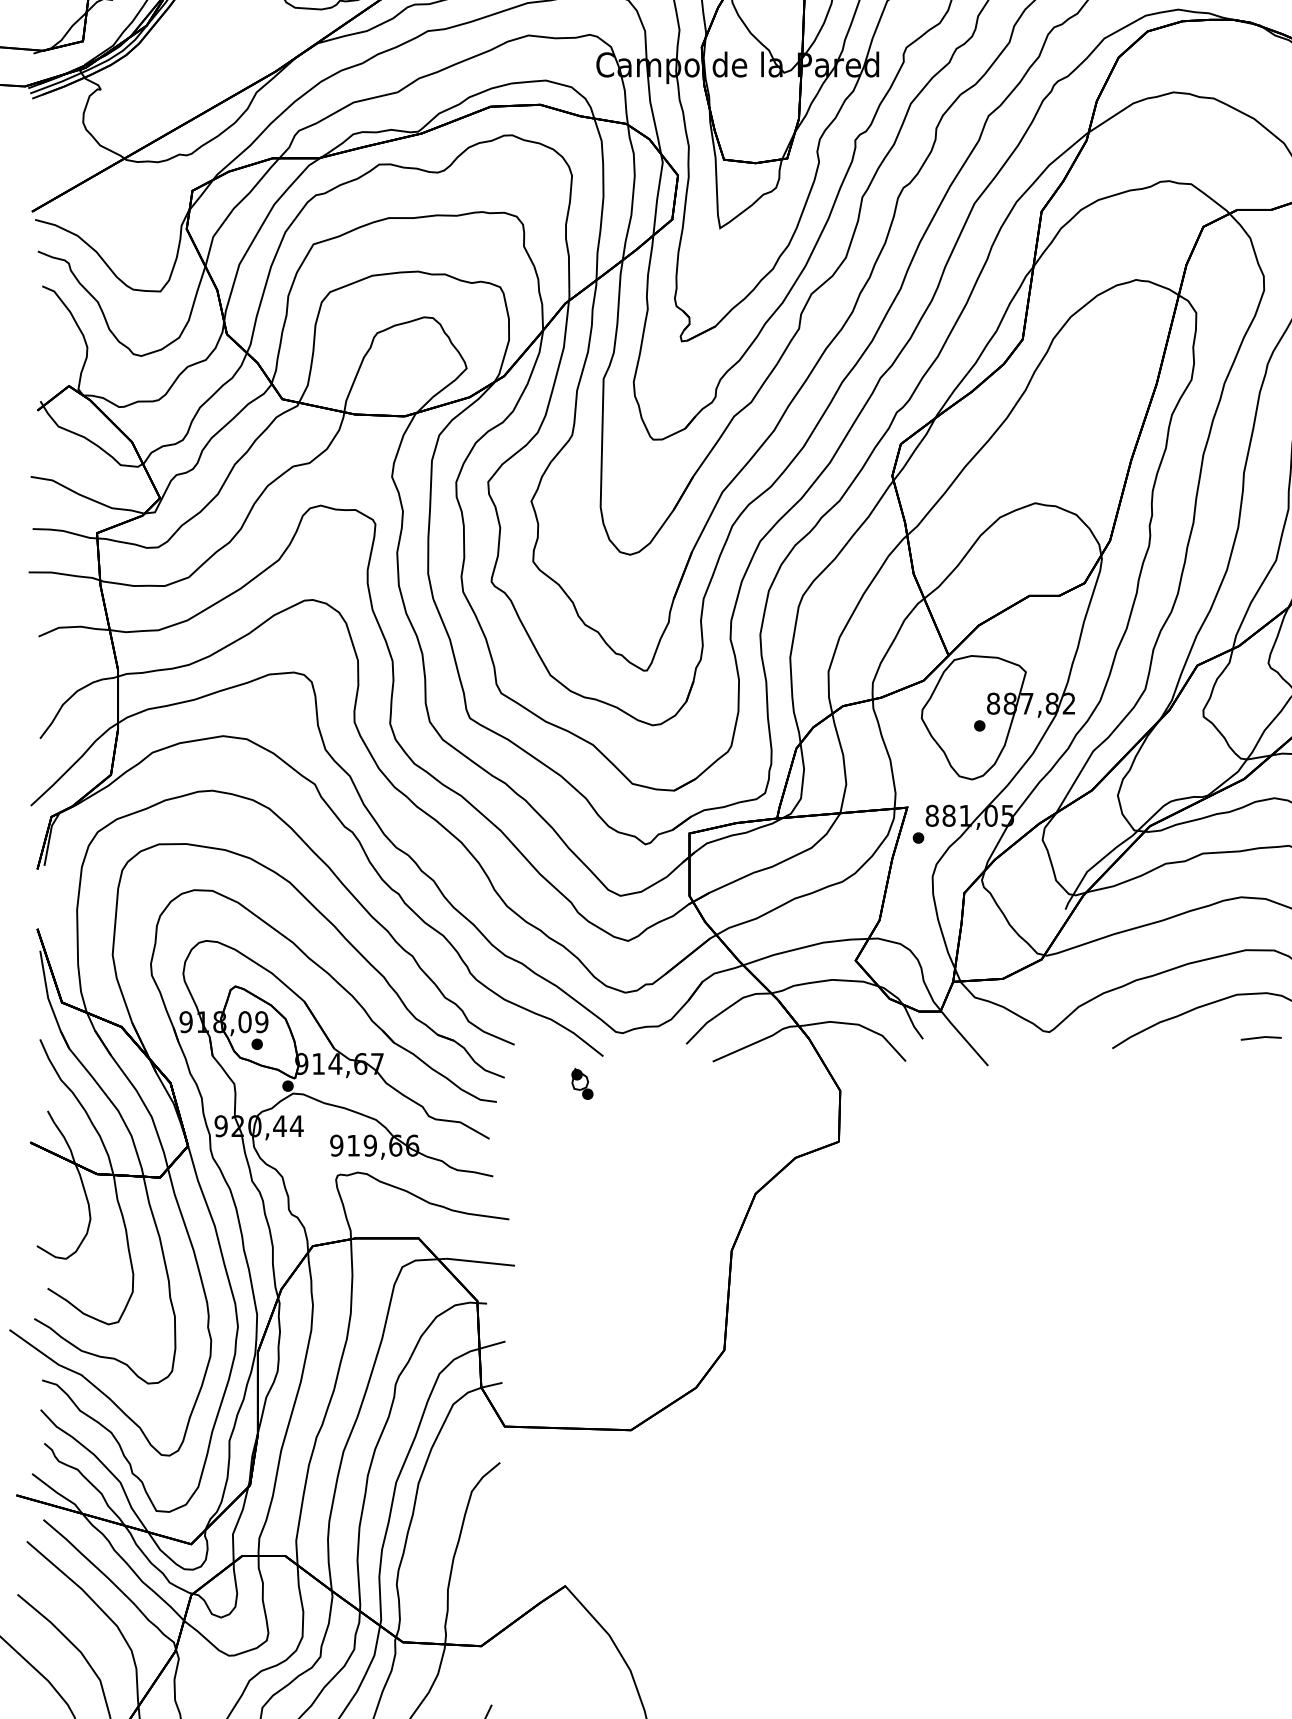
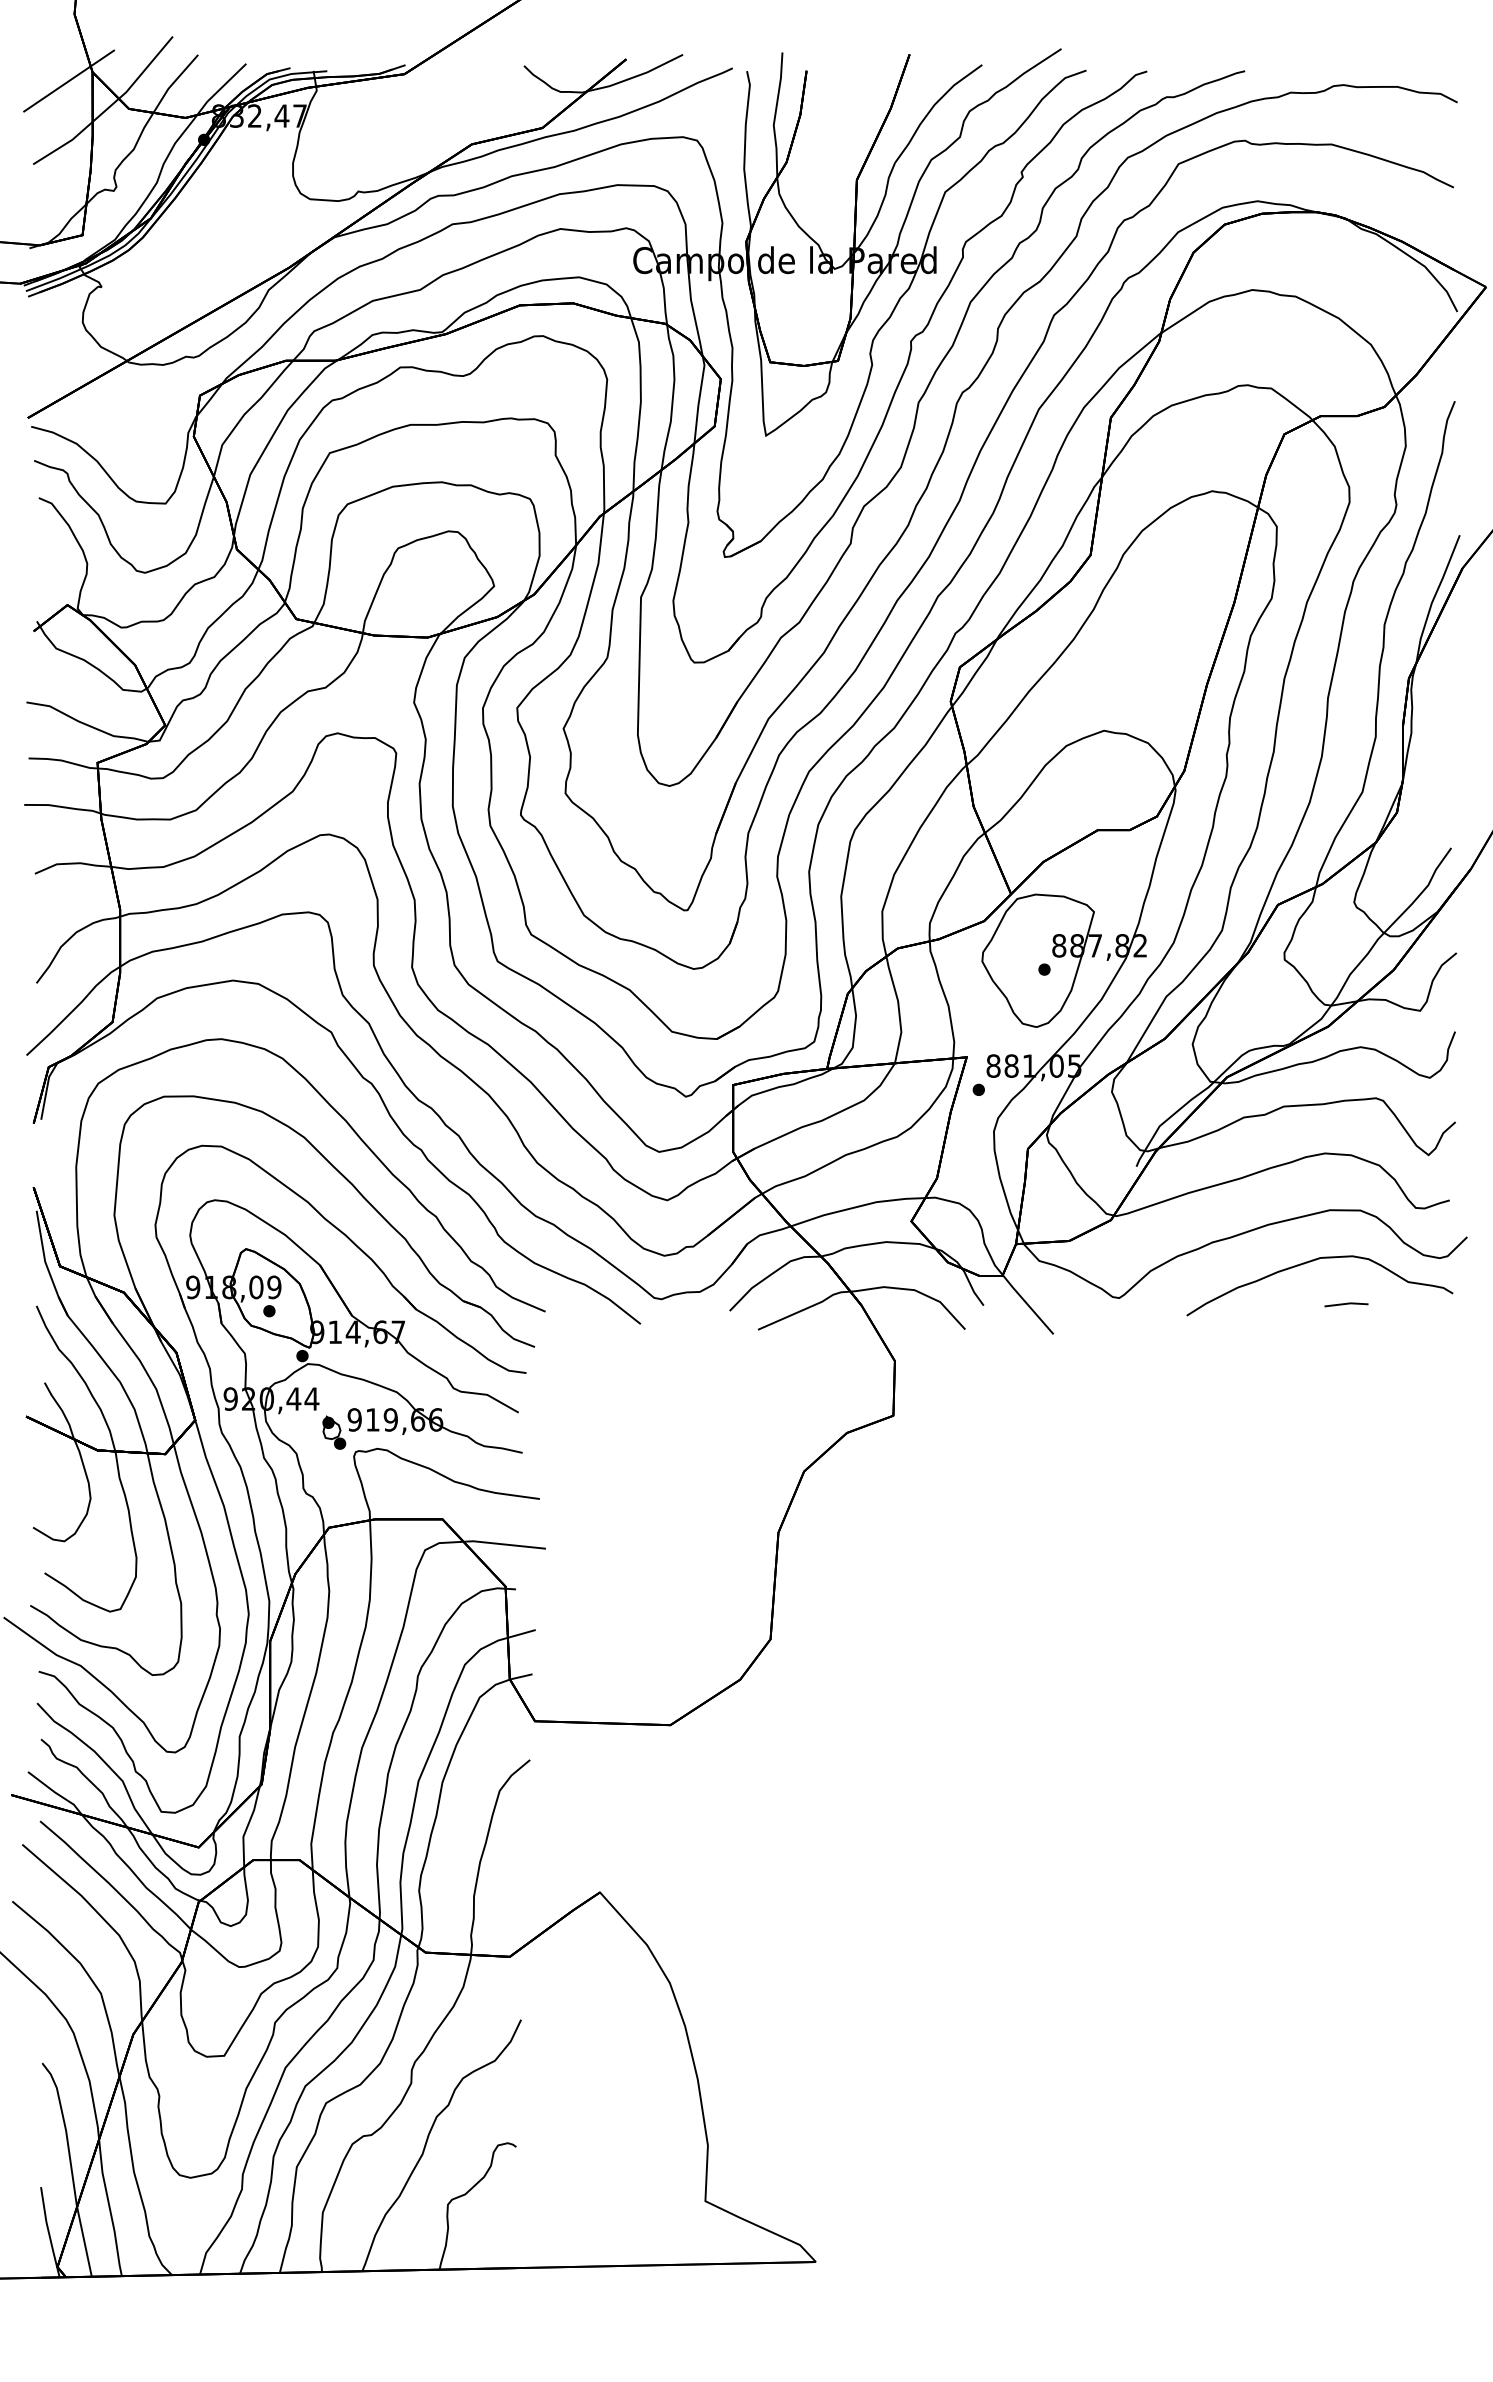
part: (582, 1083) -> (334, 1432), moved

